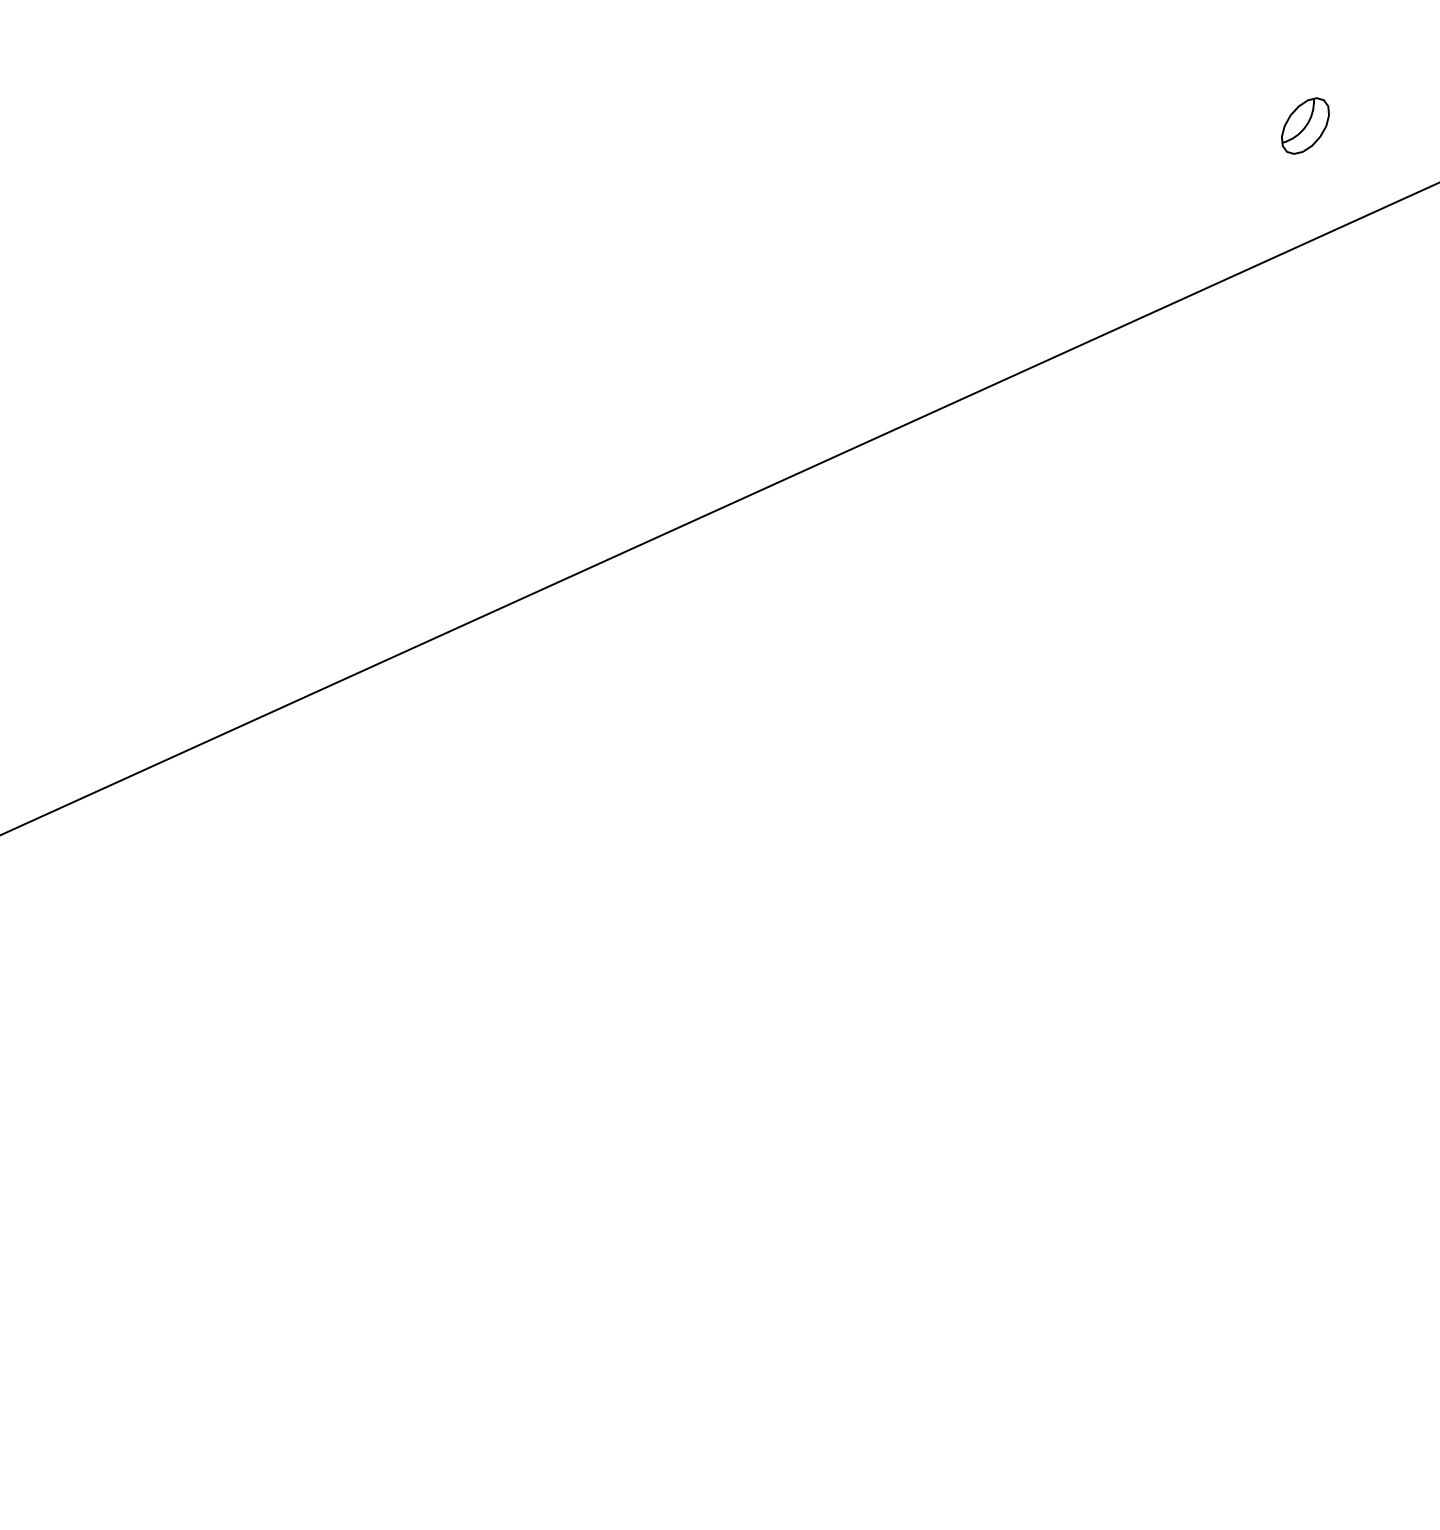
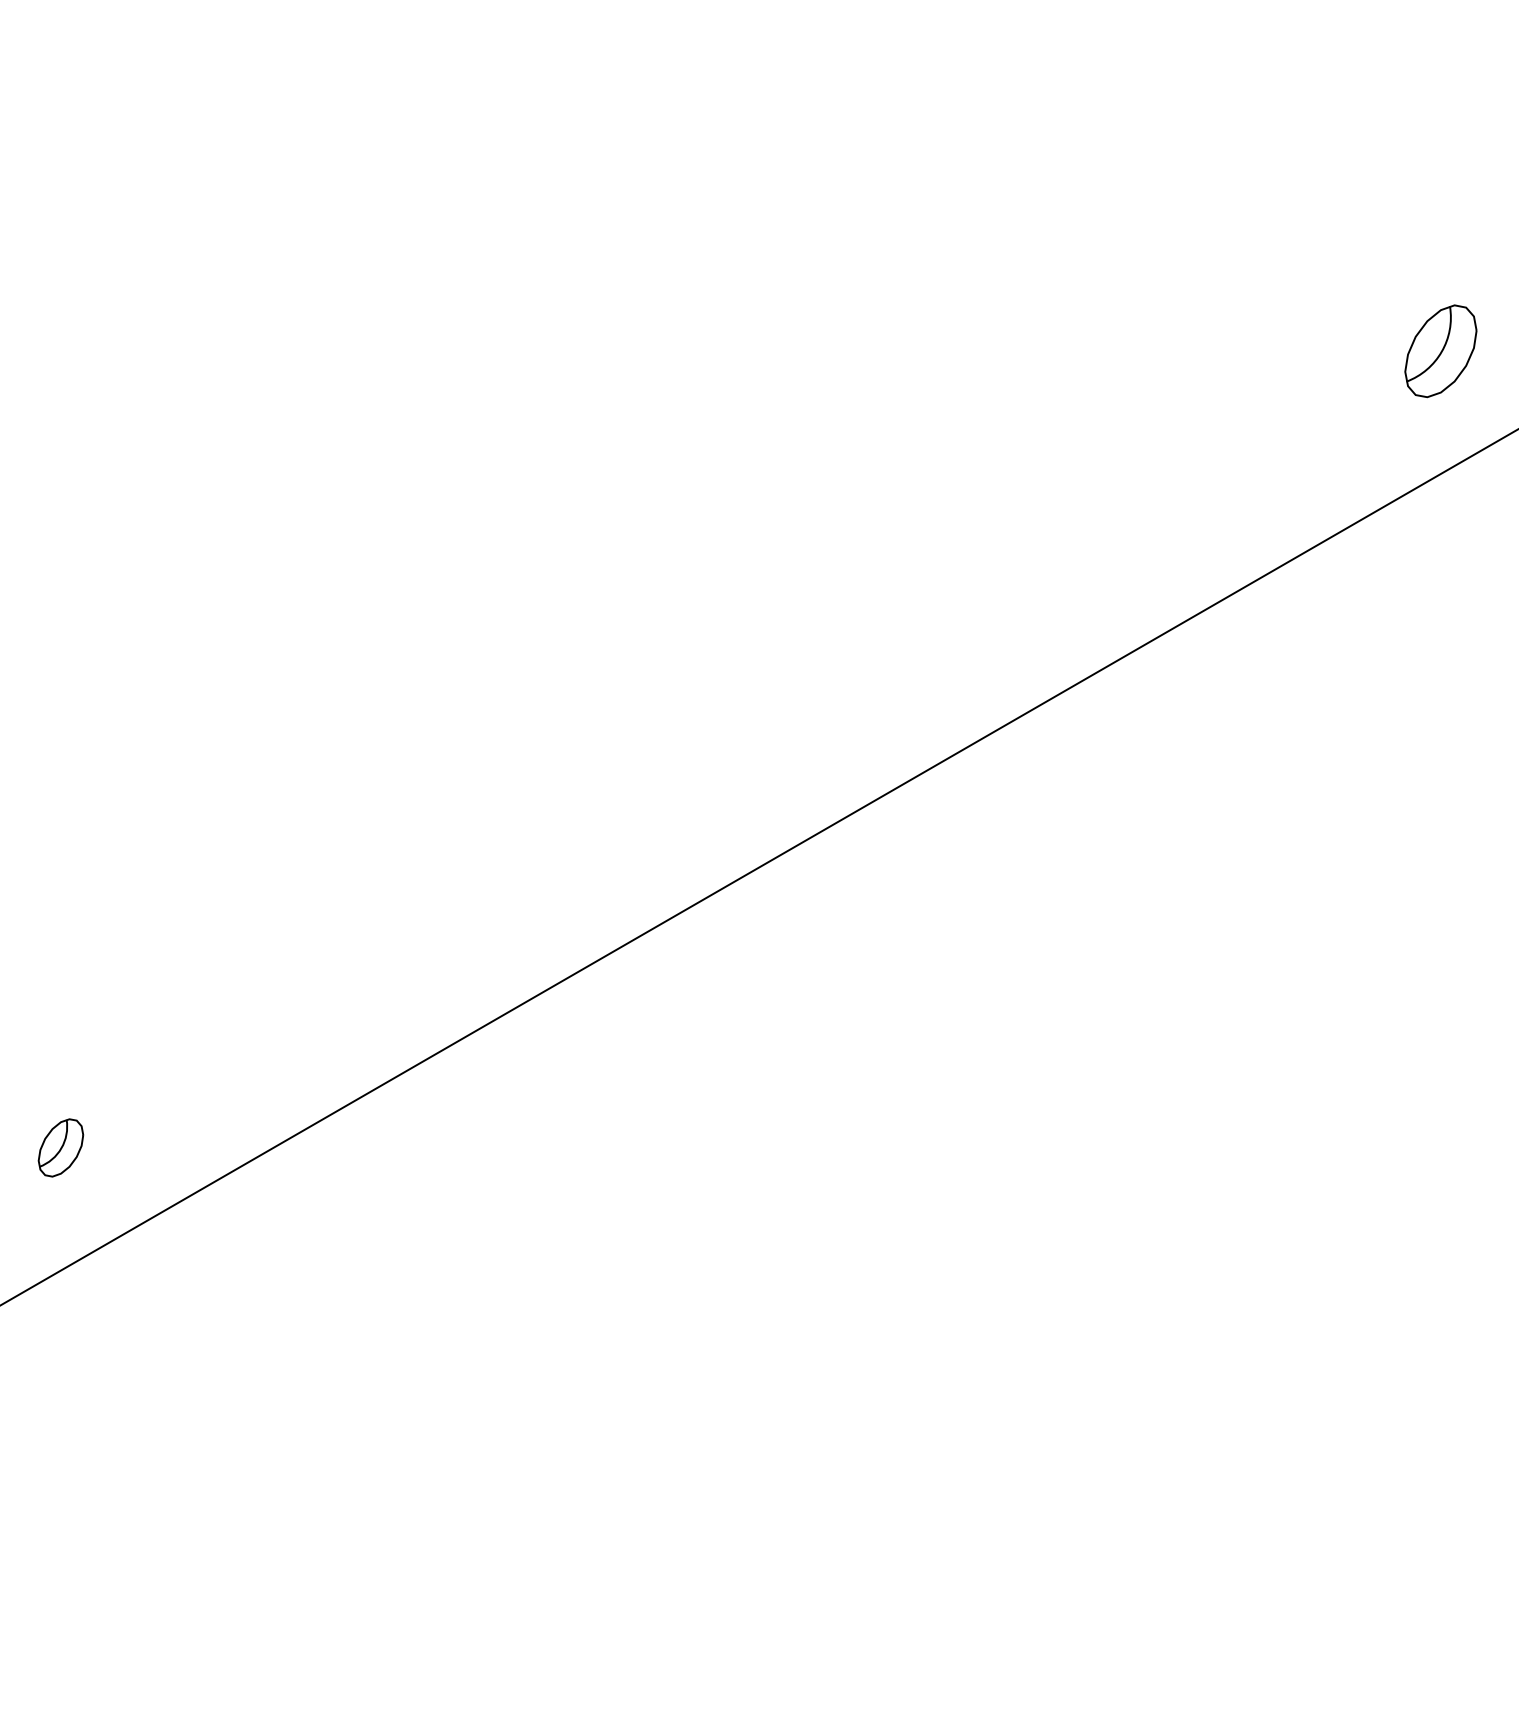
part: (1305, 125) -> (1441, 350), size x1.6

